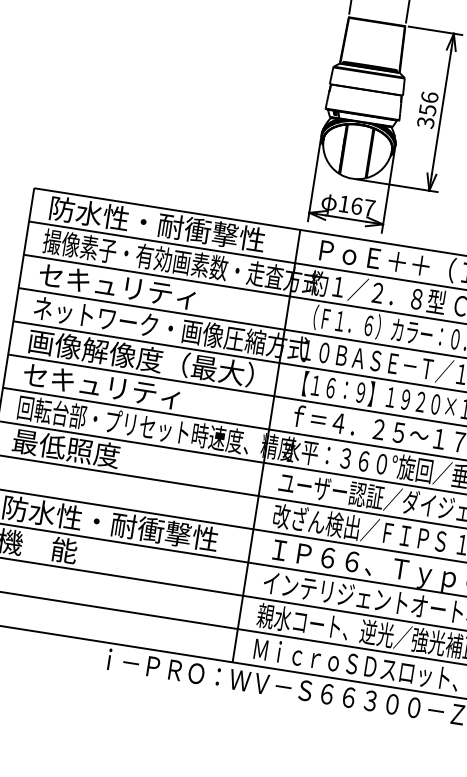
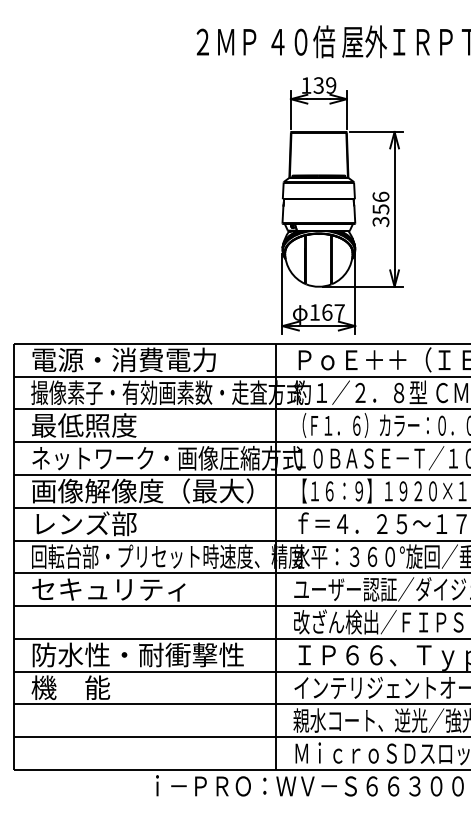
text: (156, 223) -> (137, 359), 防水性・耐衝撃性 -> 電源・消費電力
text: (116, 286) -> (108, 425), セキュリティ -> 最低照度
text: (101, 385) -> (108, 523), セキュリティ -> レンズ部
text: (90, 452) -> (108, 589), 最低照度 -> セキュリティ

